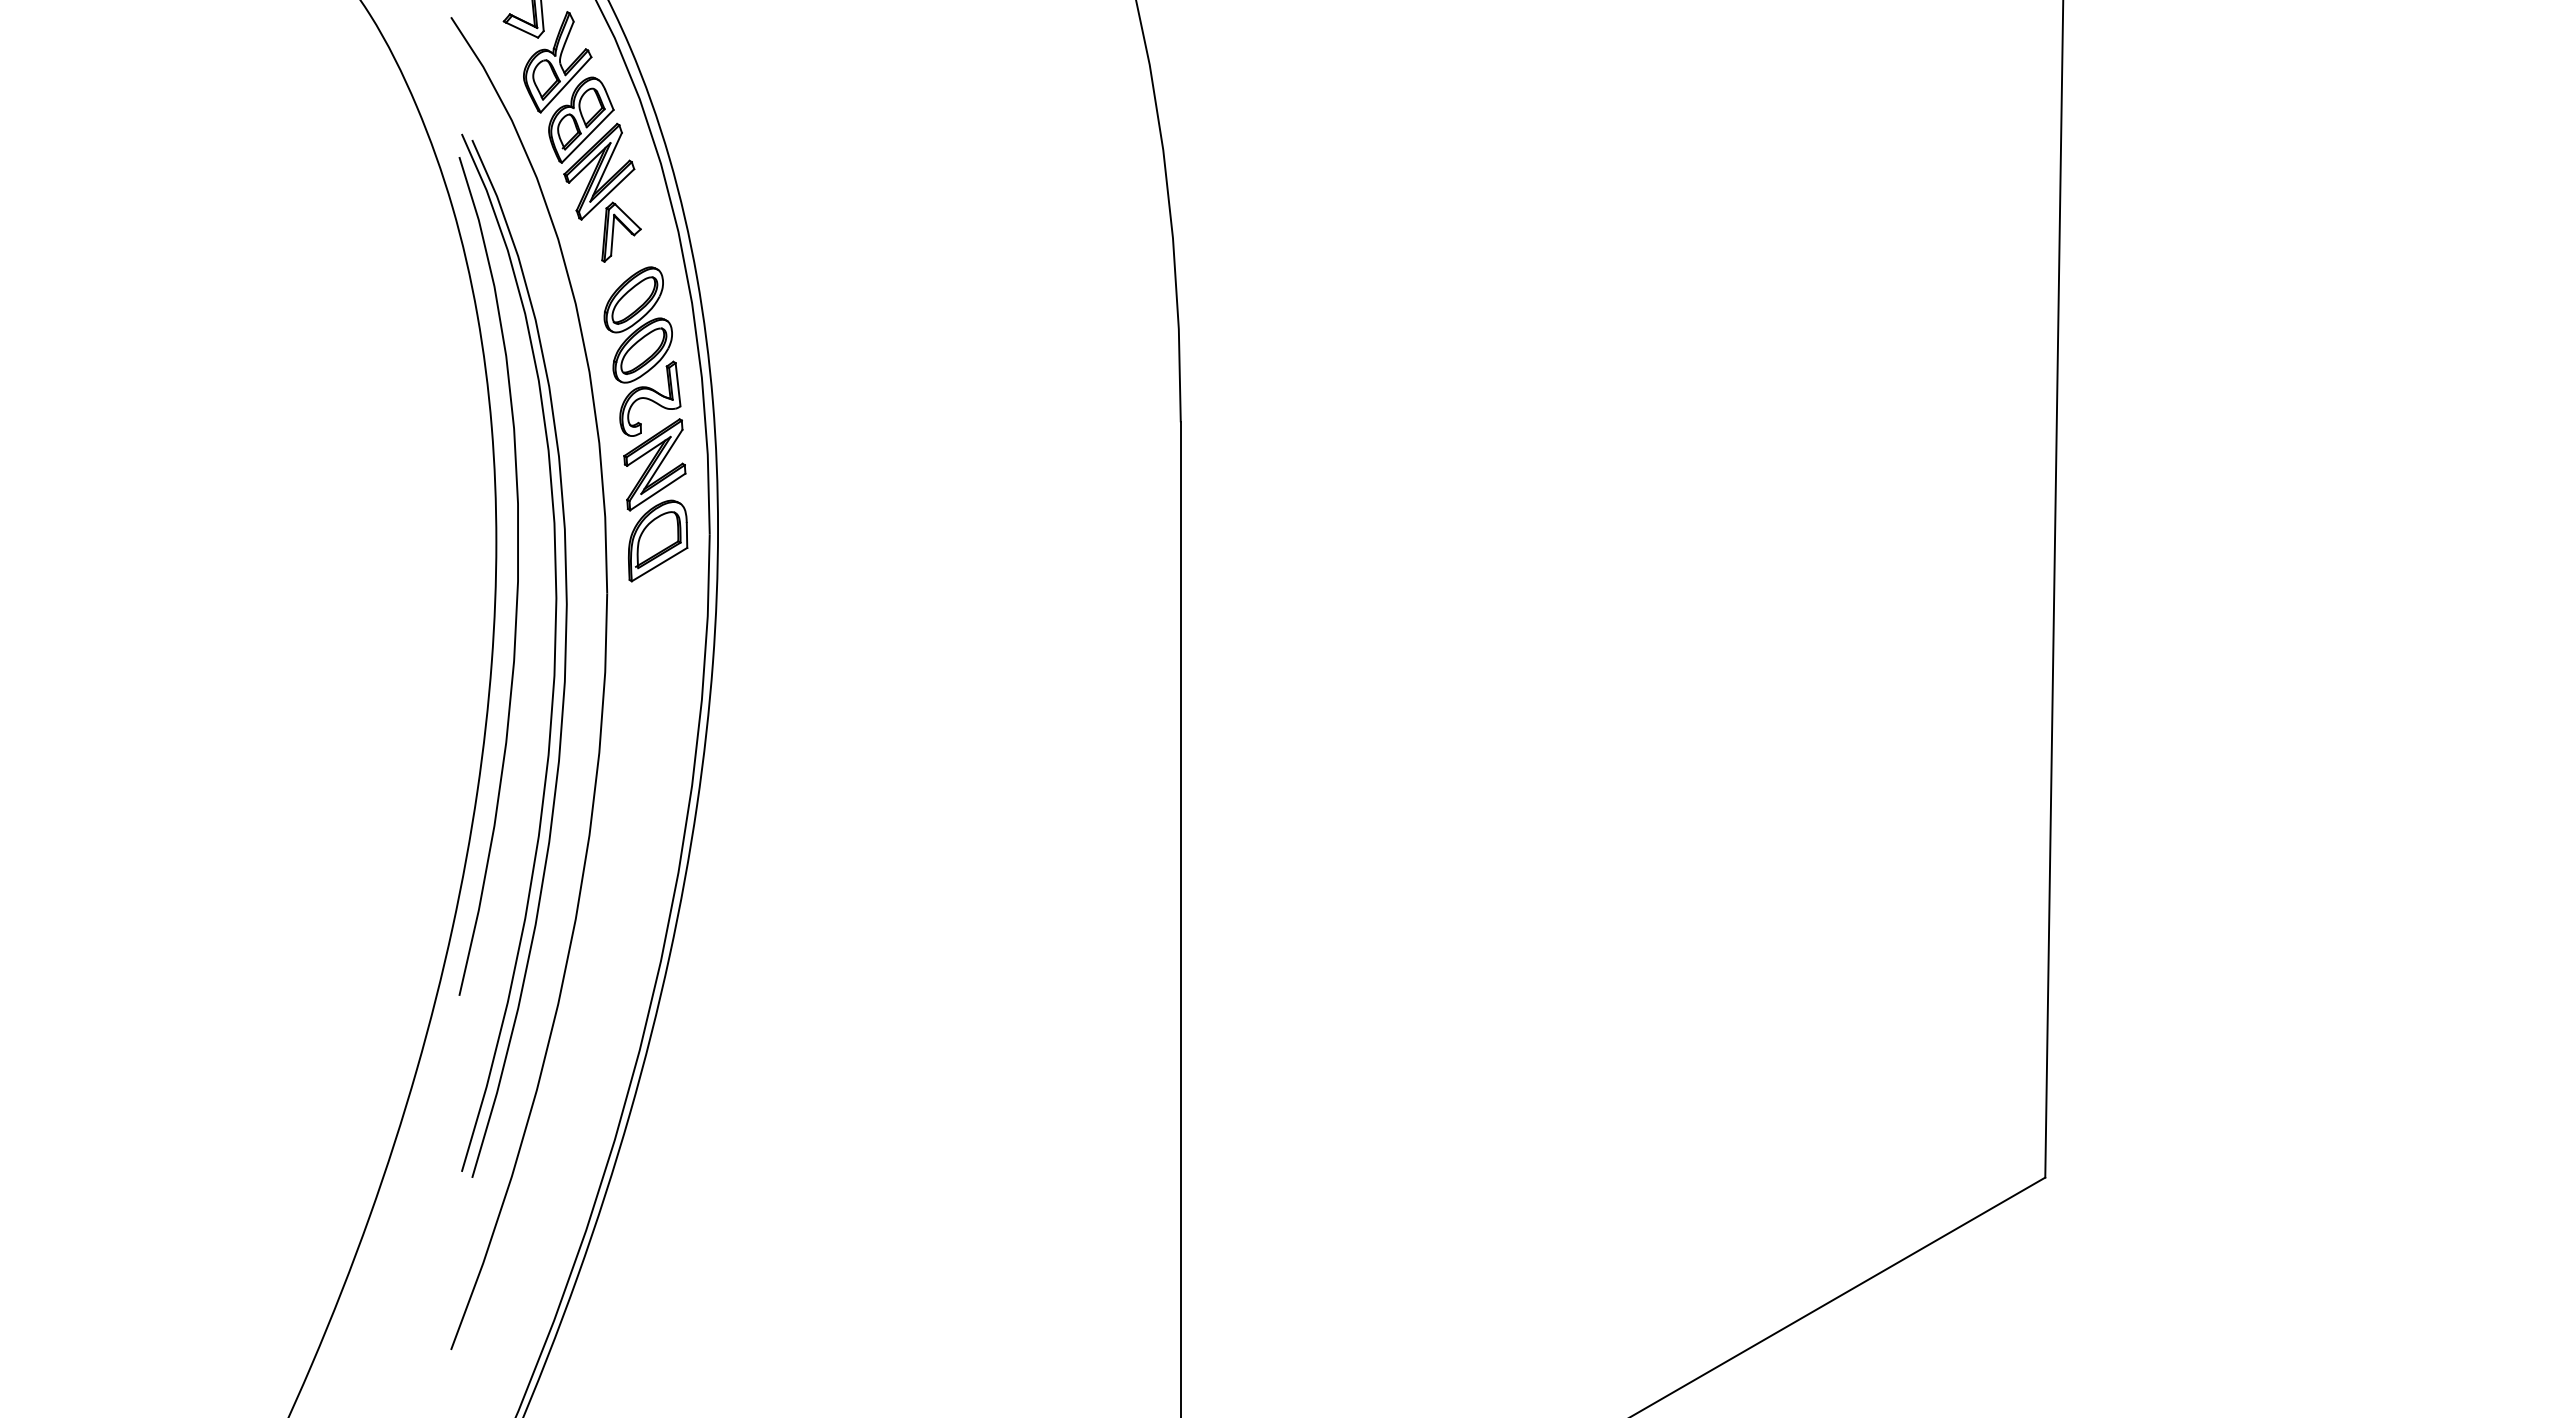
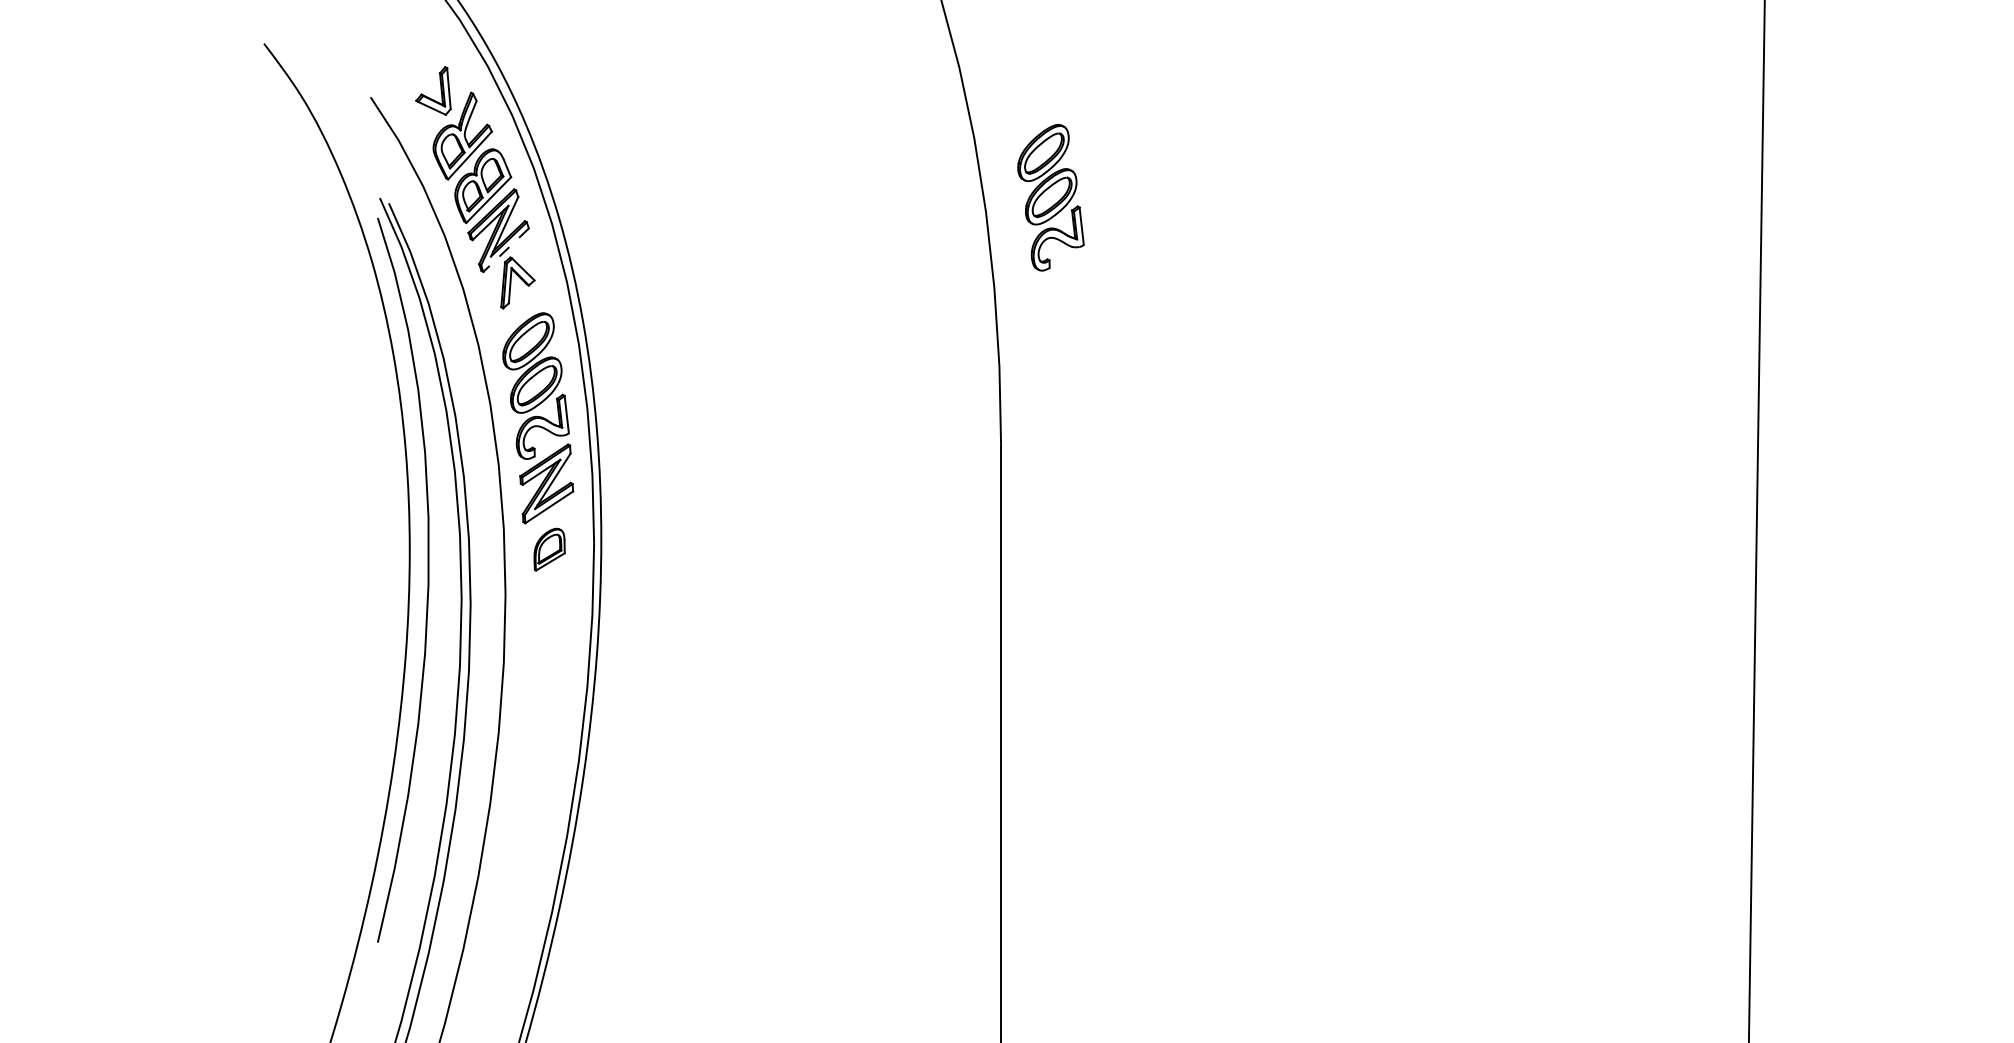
part: (1238, 133) -> (1050, 197), added
line: (607, 194) -> (505, 250), solid -> dashed
part: (658, 540) -> (549, 549), size x0.6

